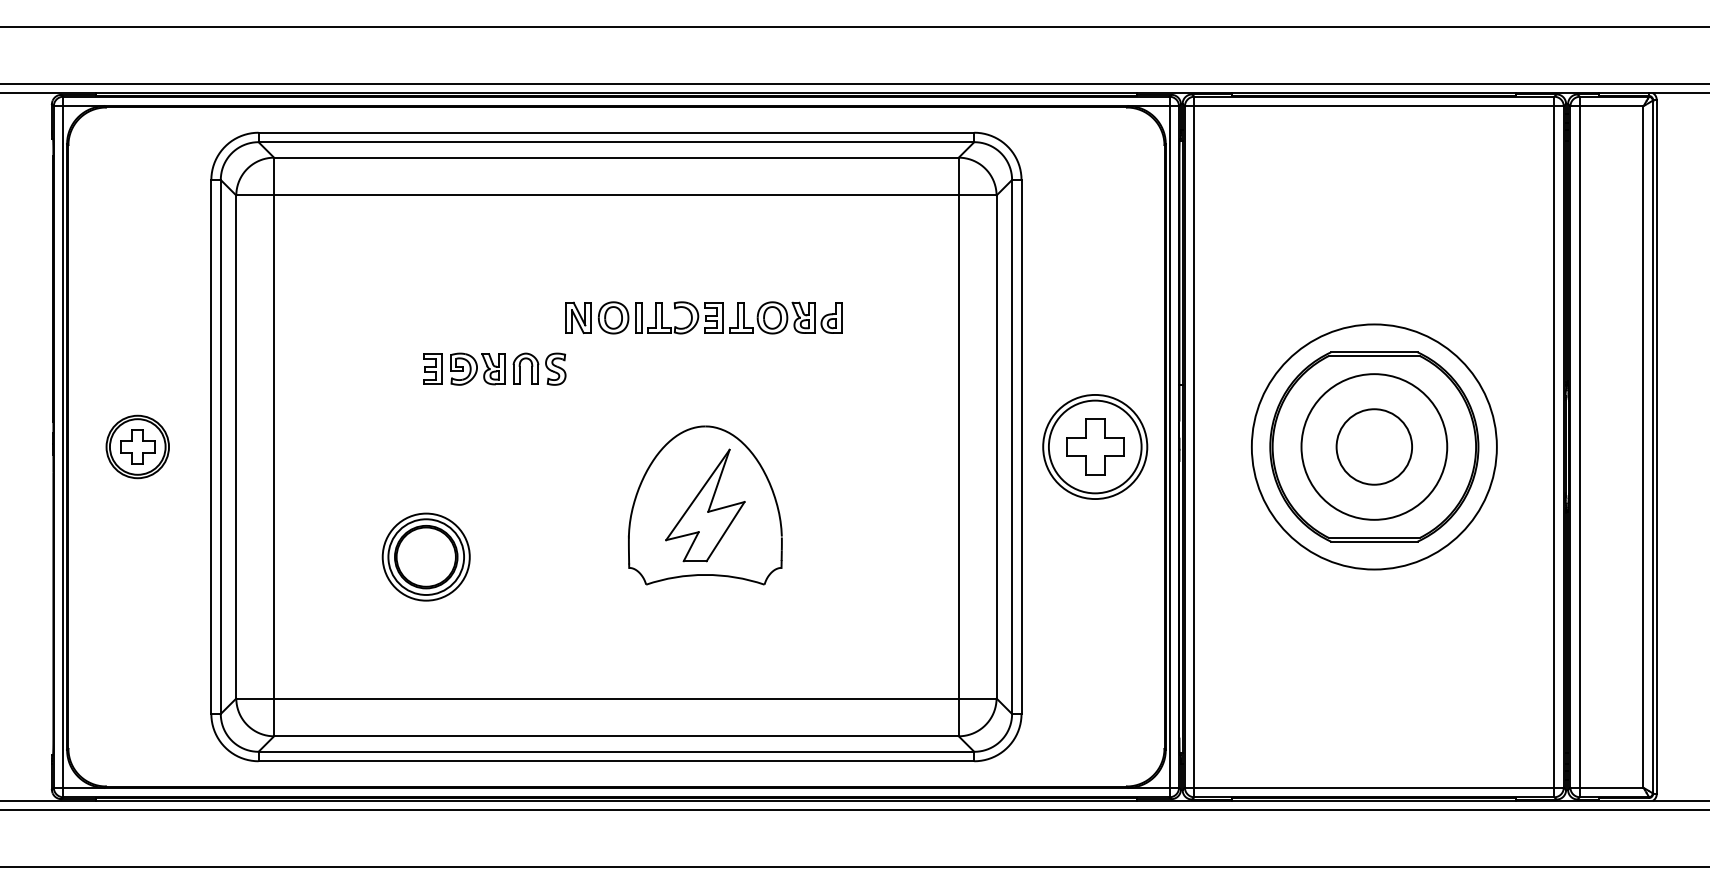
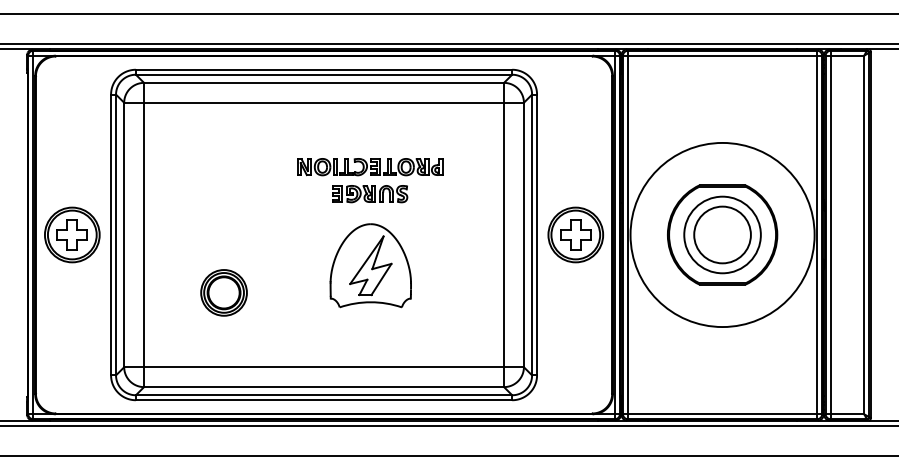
part: (495, 369) -> (370, 194), moved
part: (137, 446) -> (72, 234), size x1.67
circle: (1374, 446) -> (722, 234), size x1.43
circle: (1374, 446) -> (722, 234), size x1.43

